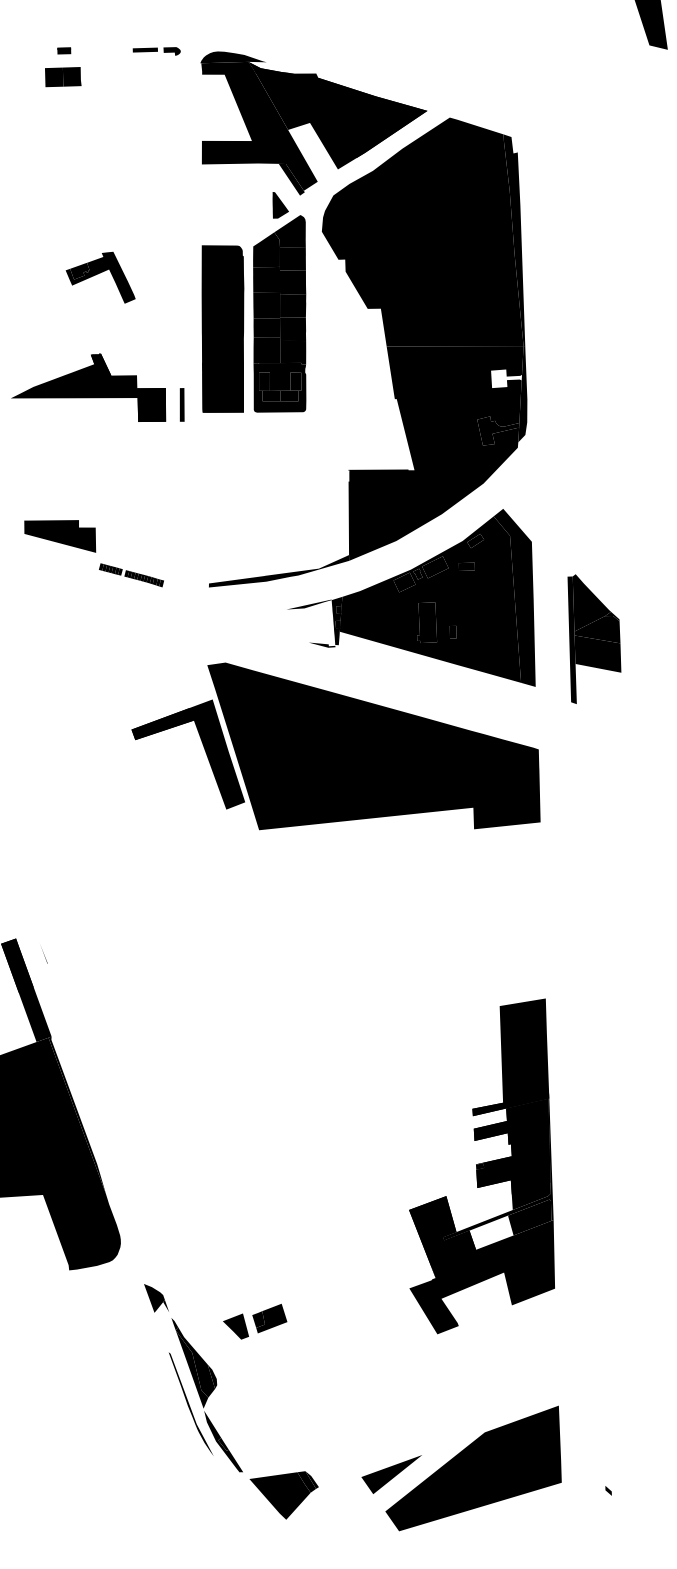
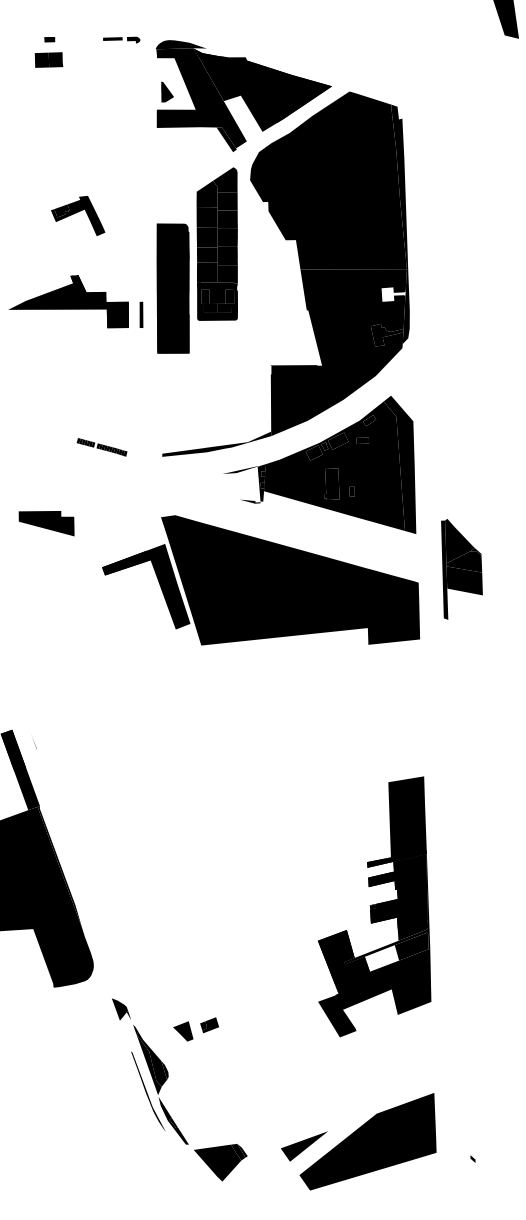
part: (280, 205) -> (167, 92), moved
part: (222, 328) -> (172, 288), moved
part: (60, 536) -> (46, 523), moved
part: (594, 638) -> (462, 568), moved
part: (269, 1318) -> (209, 1025), size x0.7

